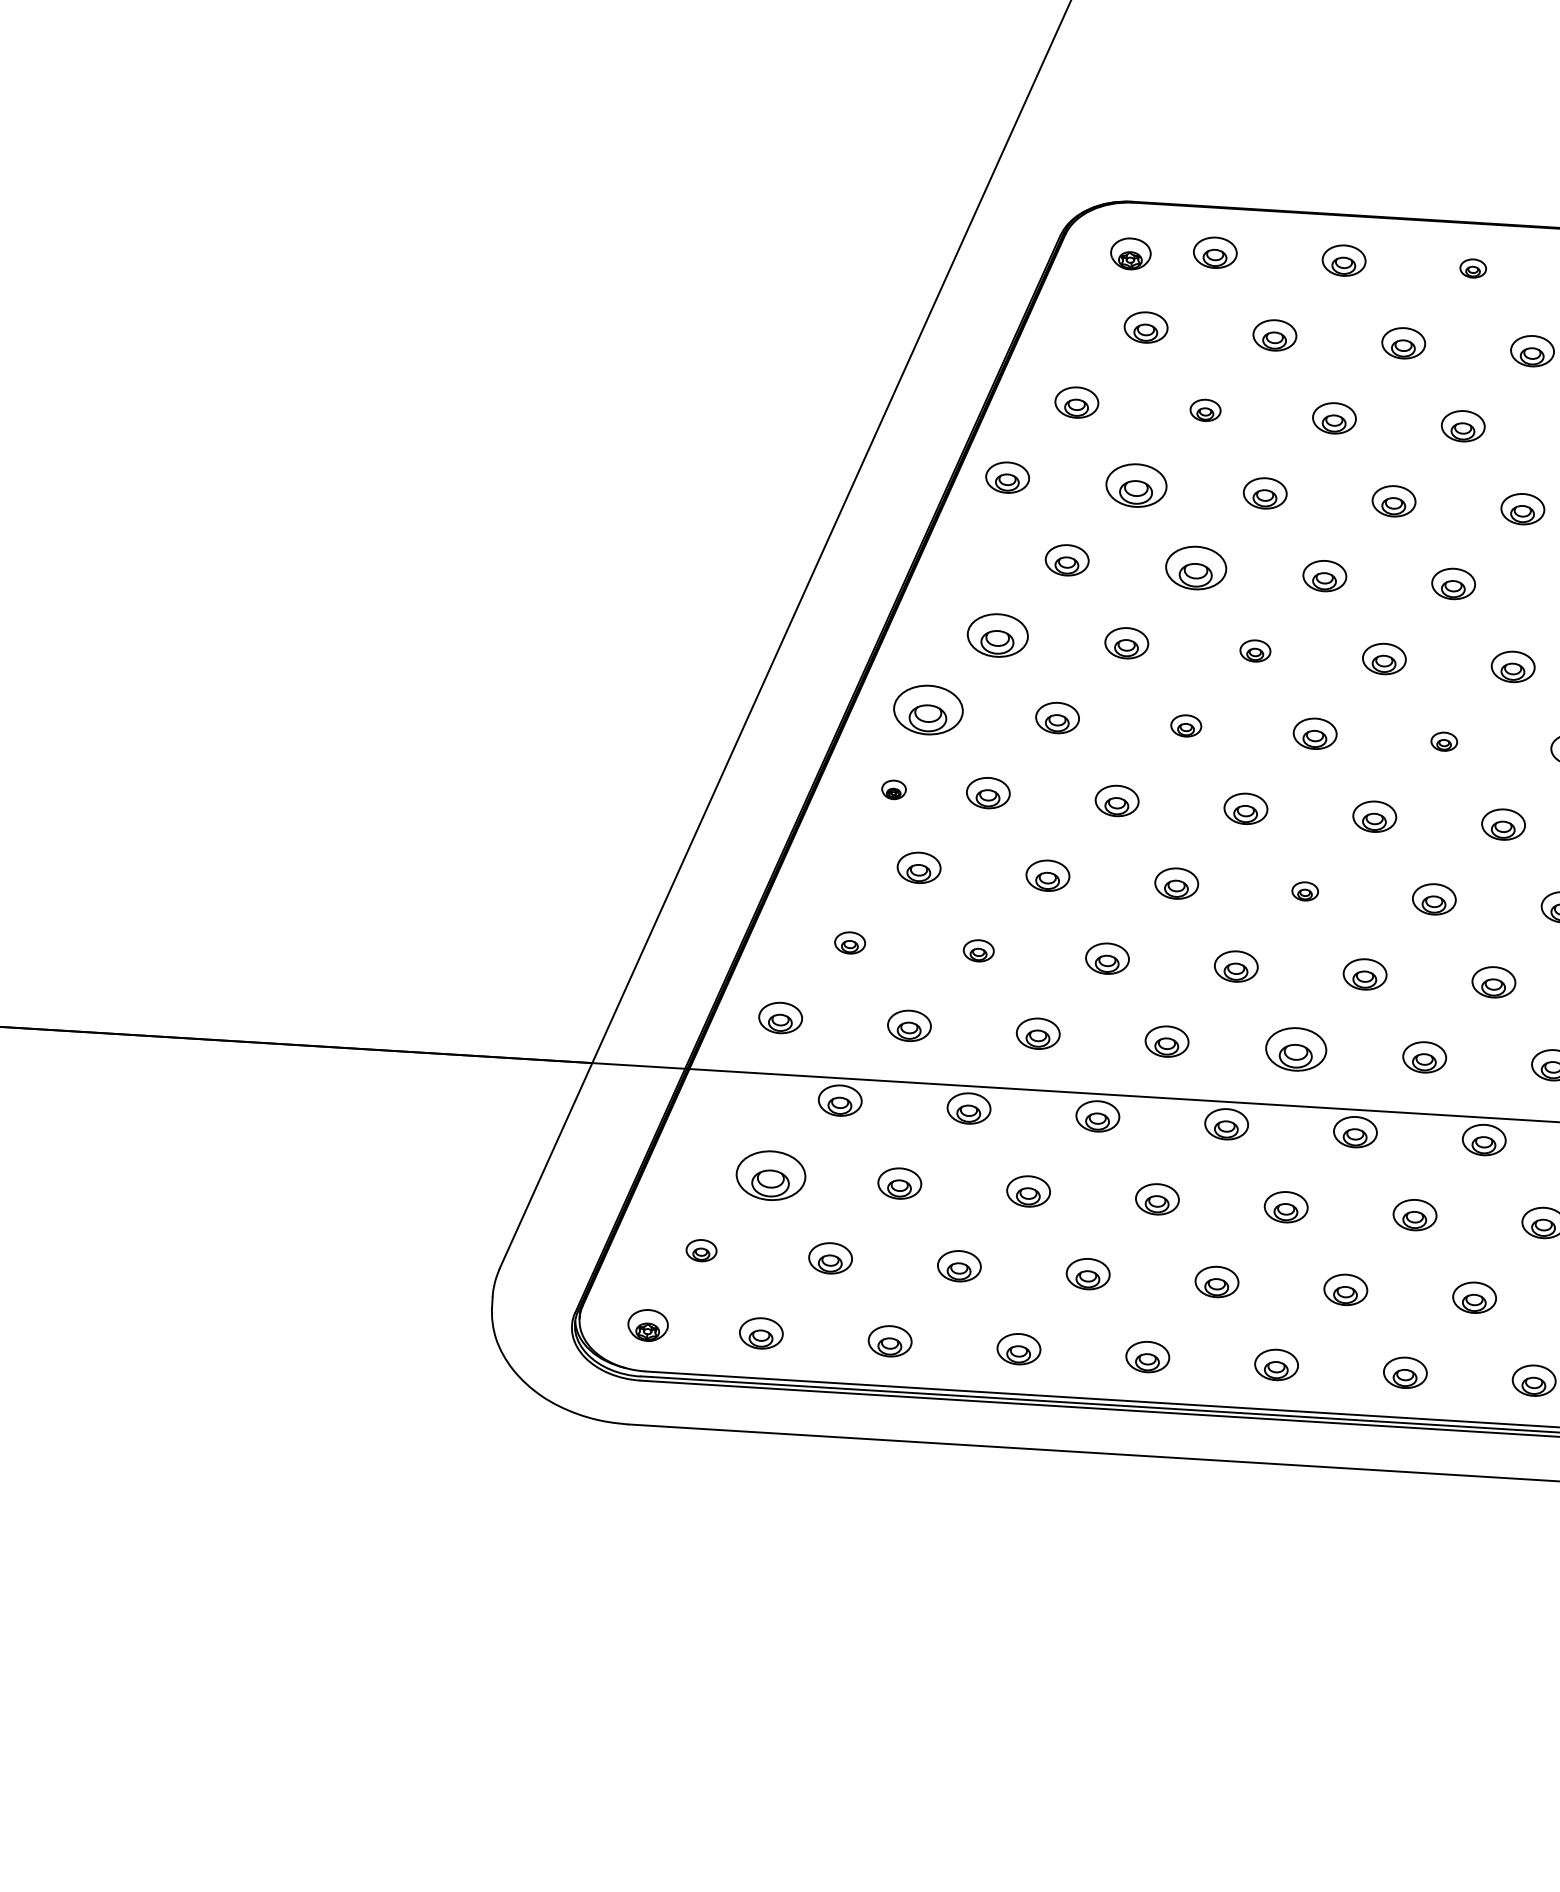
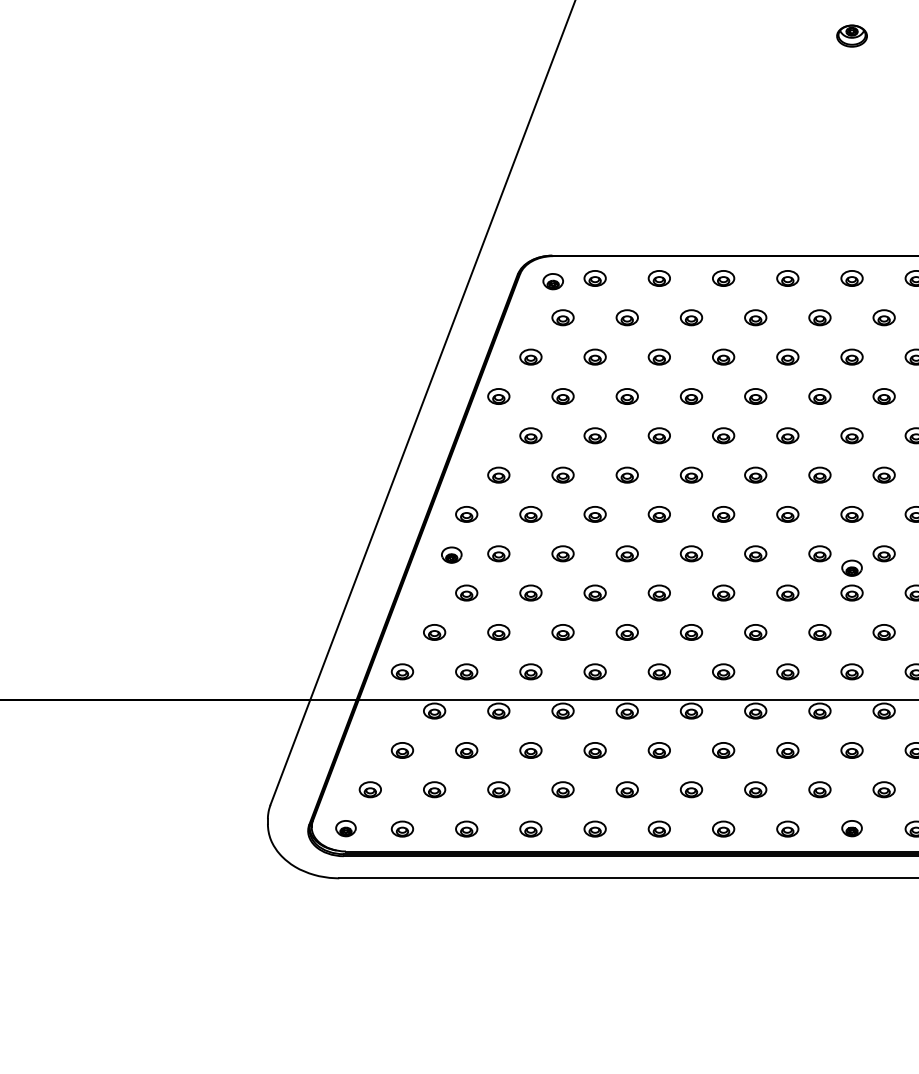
part: (1472, 268) -> (723, 278), size x1.67
part: (1204, 409) -> (594, 356), size x1.43
part: (1135, 485) -> (562, 396), size x0.71
part: (1194, 567) -> (594, 435), size x0.71
part: (997, 634) -> (498, 474), size x0.71
part: (1254, 649) -> (626, 474), size x1.43
part: (928, 710) -> (466, 514), size x0.62
part: (1185, 726) -> (594, 514), size x1.43
part: (1443, 741) -> (723, 514), size x1.67
part: (893, 788) -> (451, 554), size x1.67
part: (1303, 890) -> (658, 592), size x1.67
part: (849, 943) -> (434, 632), size x1.43
part: (978, 950) -> (498, 632), size x1.43
part: (1294, 1048) -> (658, 671), size x0.71
part: (771, 1175) -> (402, 750), size x0.62
part: (700, 1249) -> (369, 789), size x1.43

